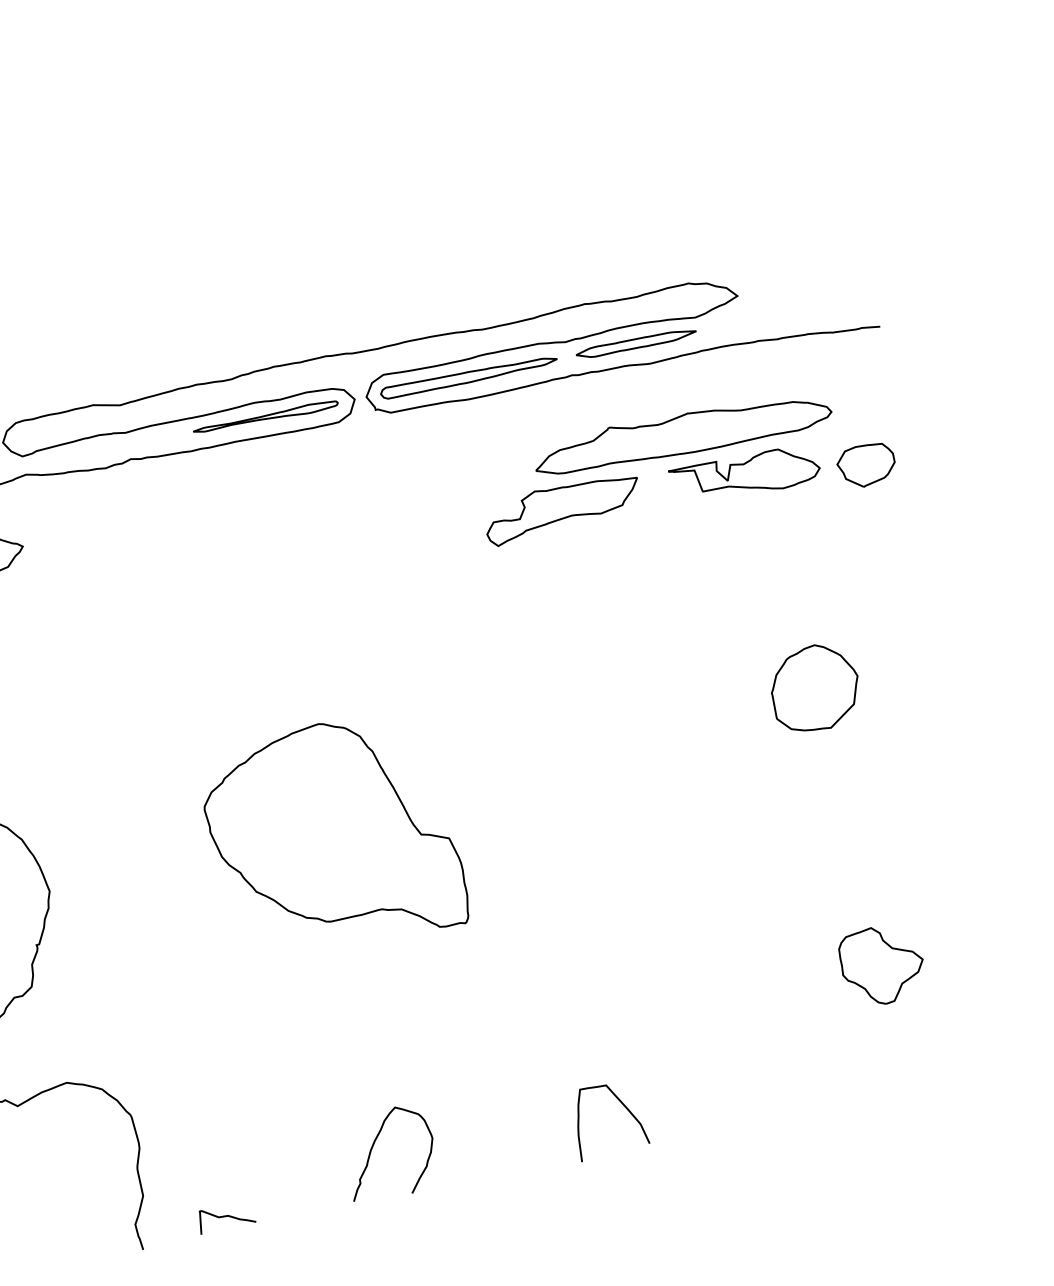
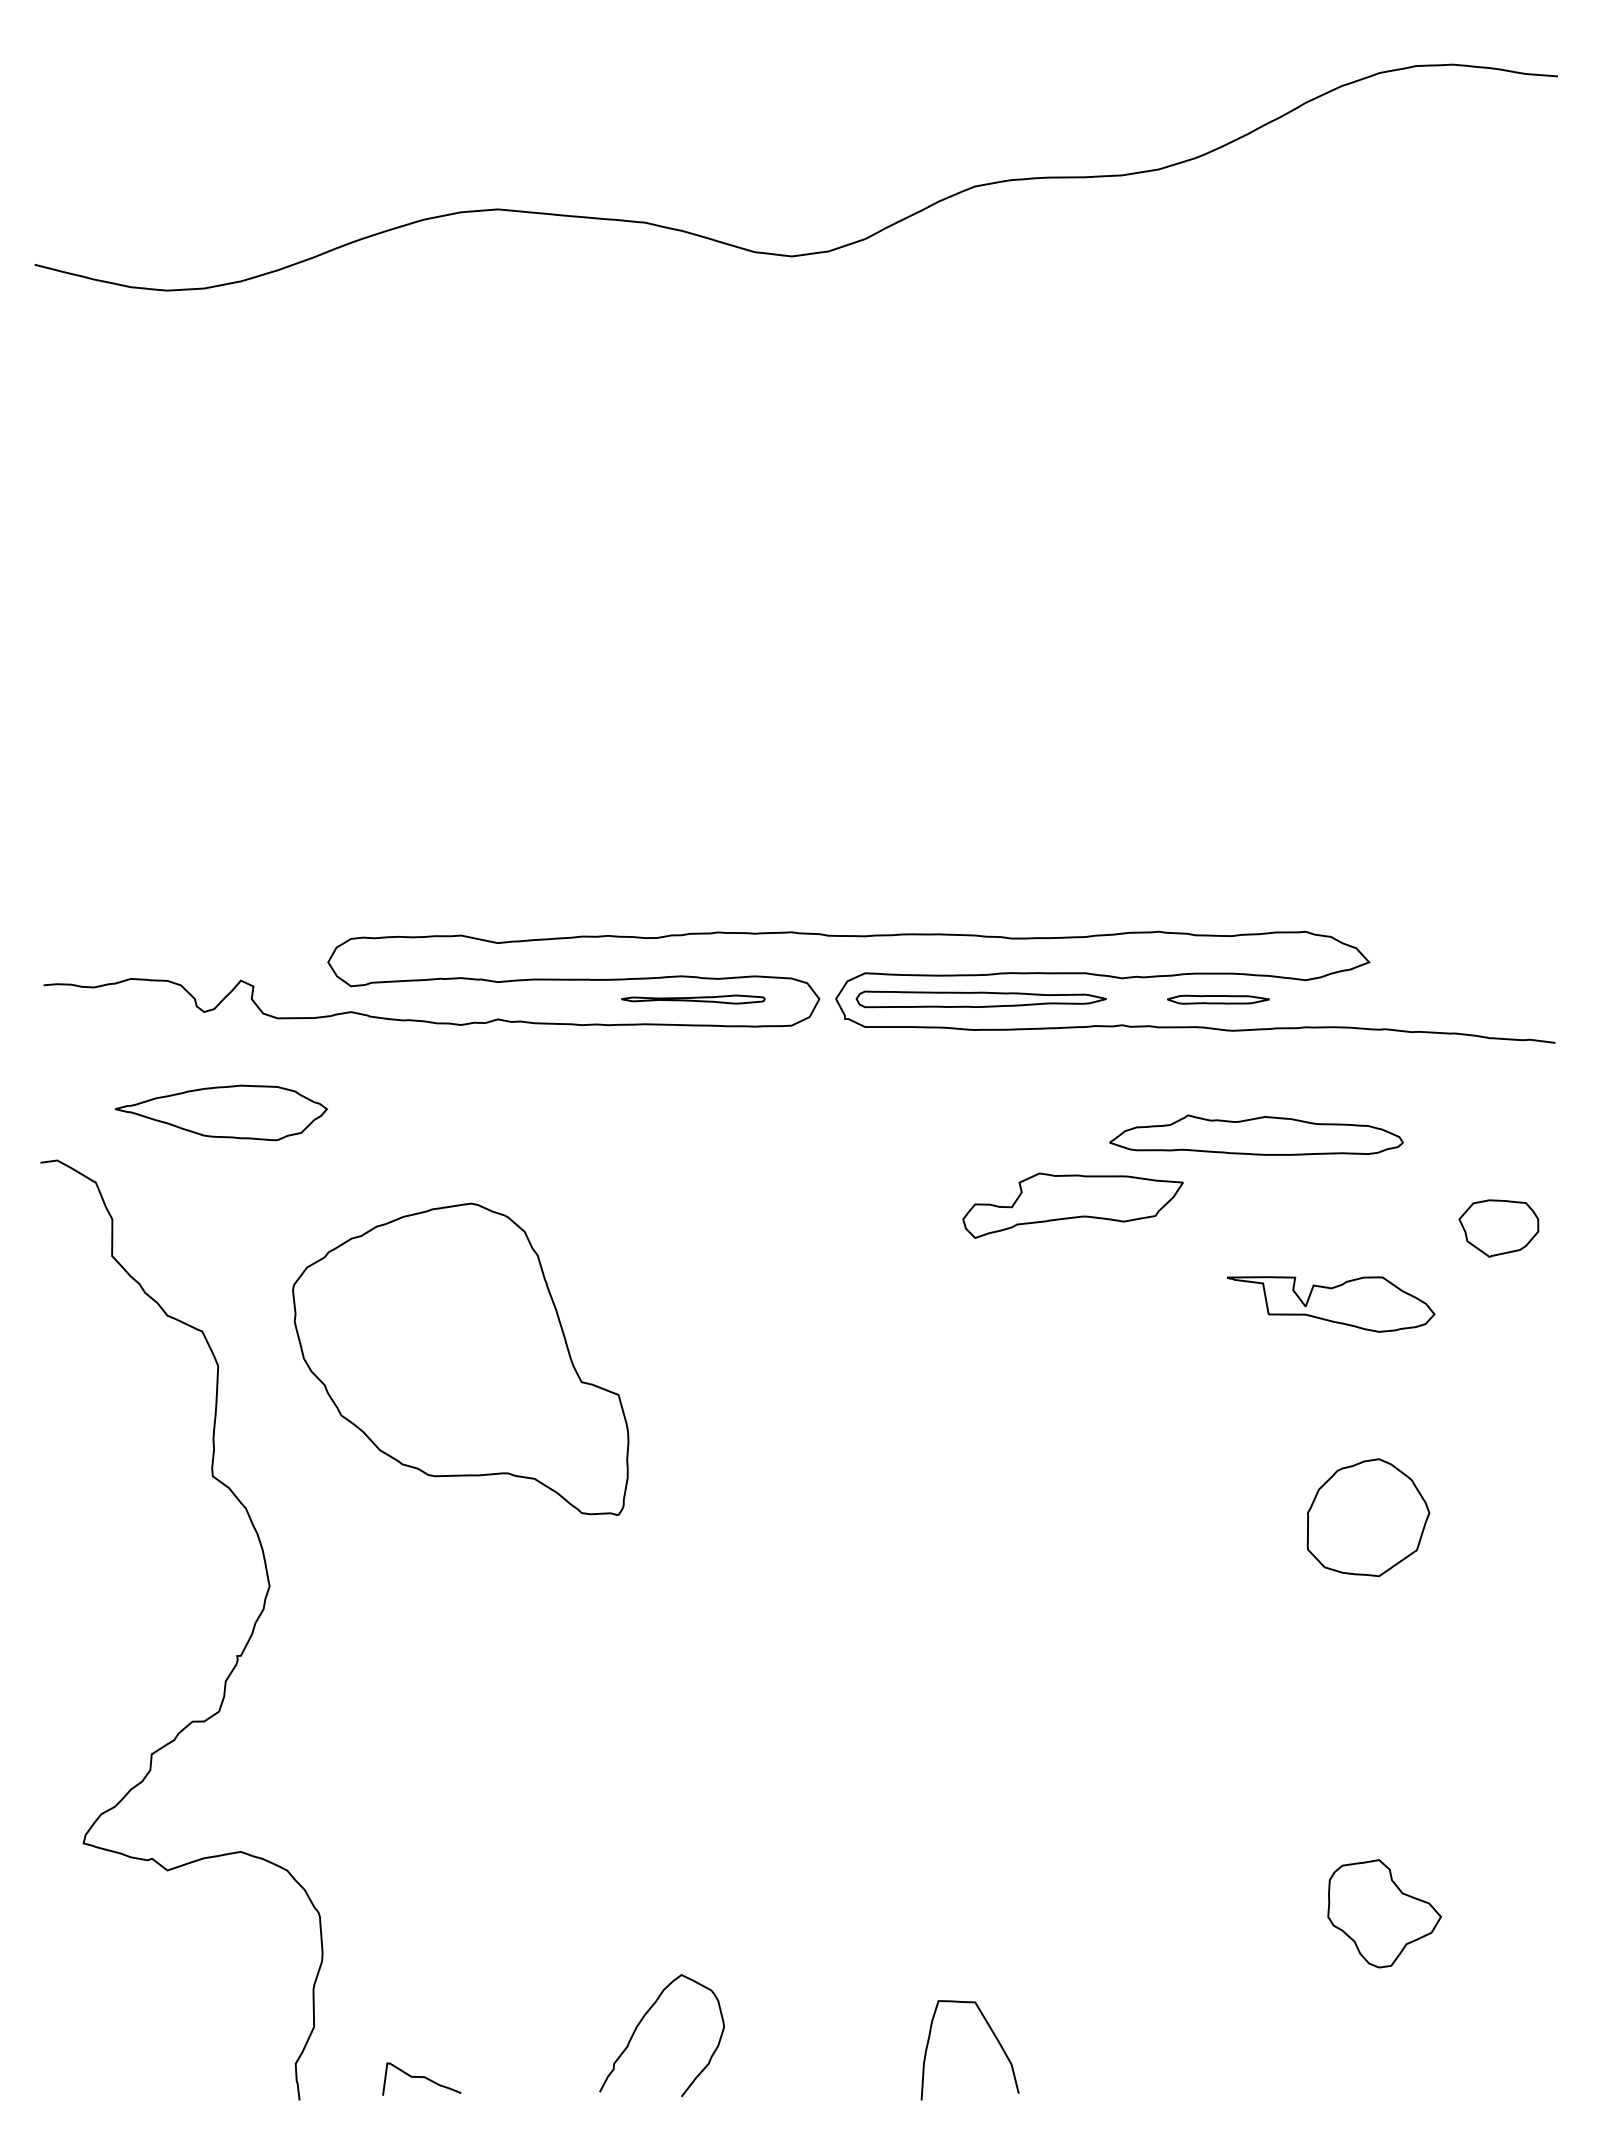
part: (636, 343) -> (1218, 999), size x0.6
part: (265, 417) -> (693, 999), size x0.7
part: (682, 434) -> (1256, 1135), size x0.7
part: (745, 475) -> (1331, 1304), moved
part: (332, 834) -> (460, 1358), moved

